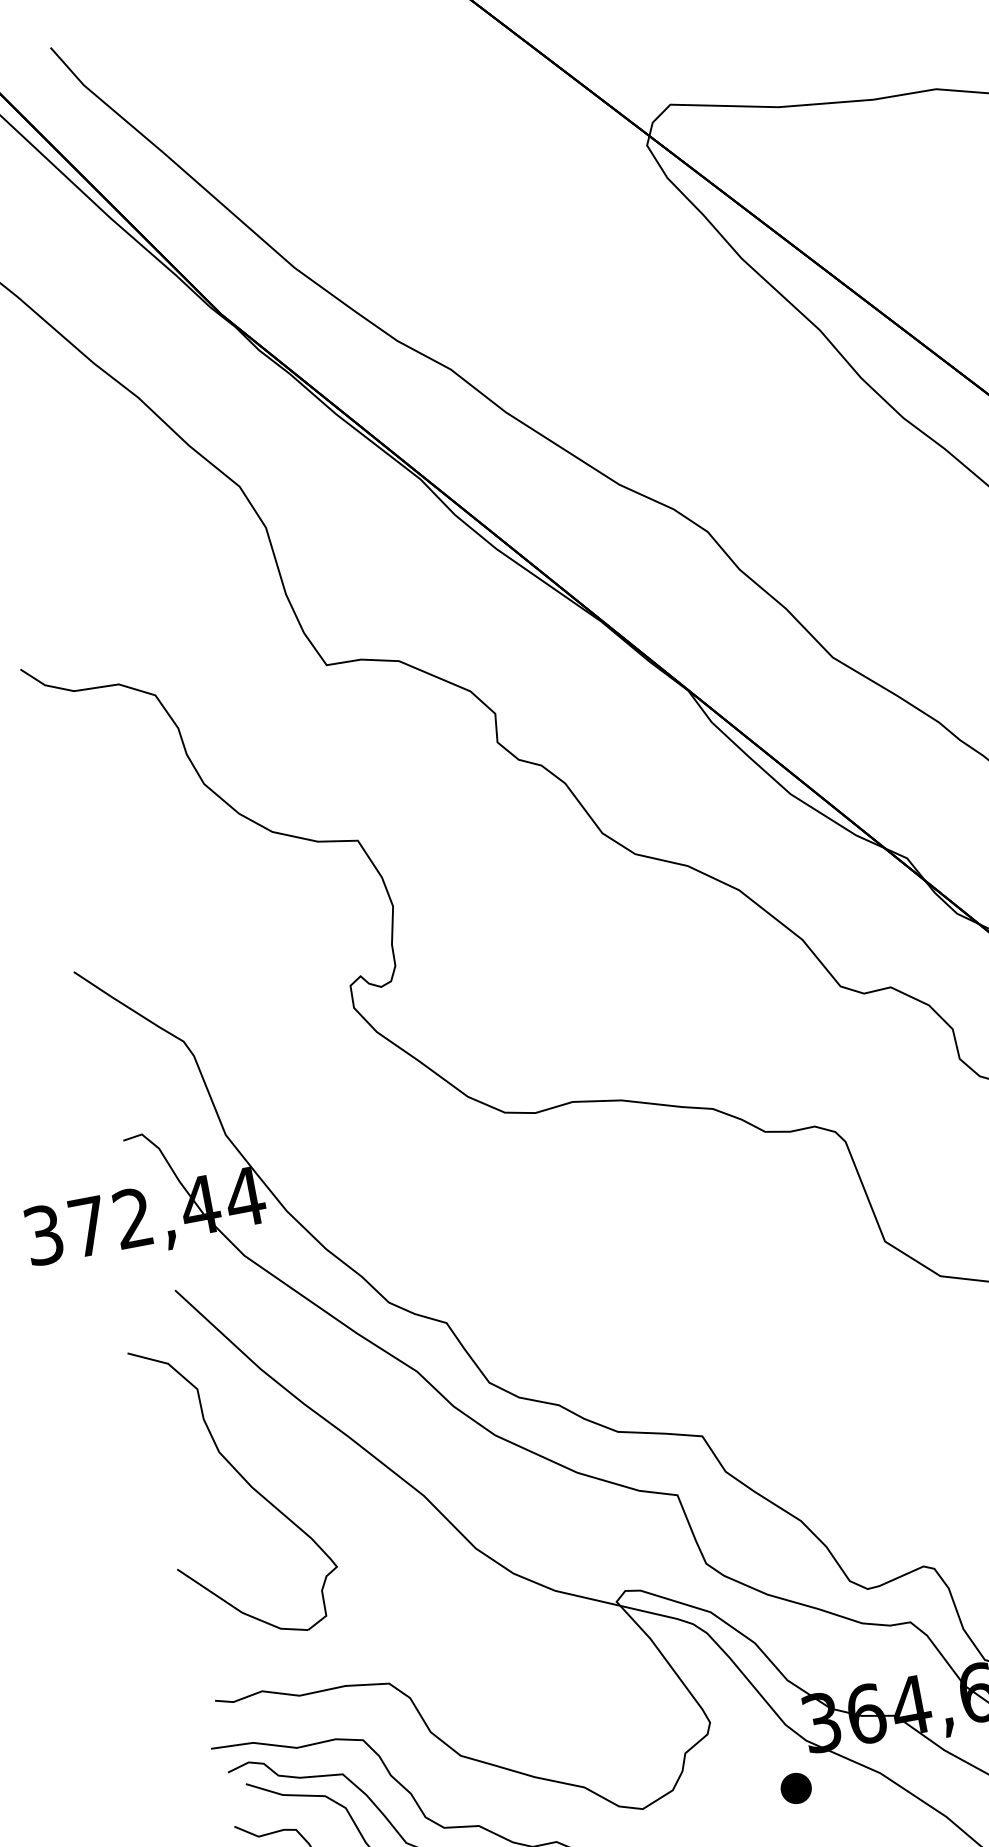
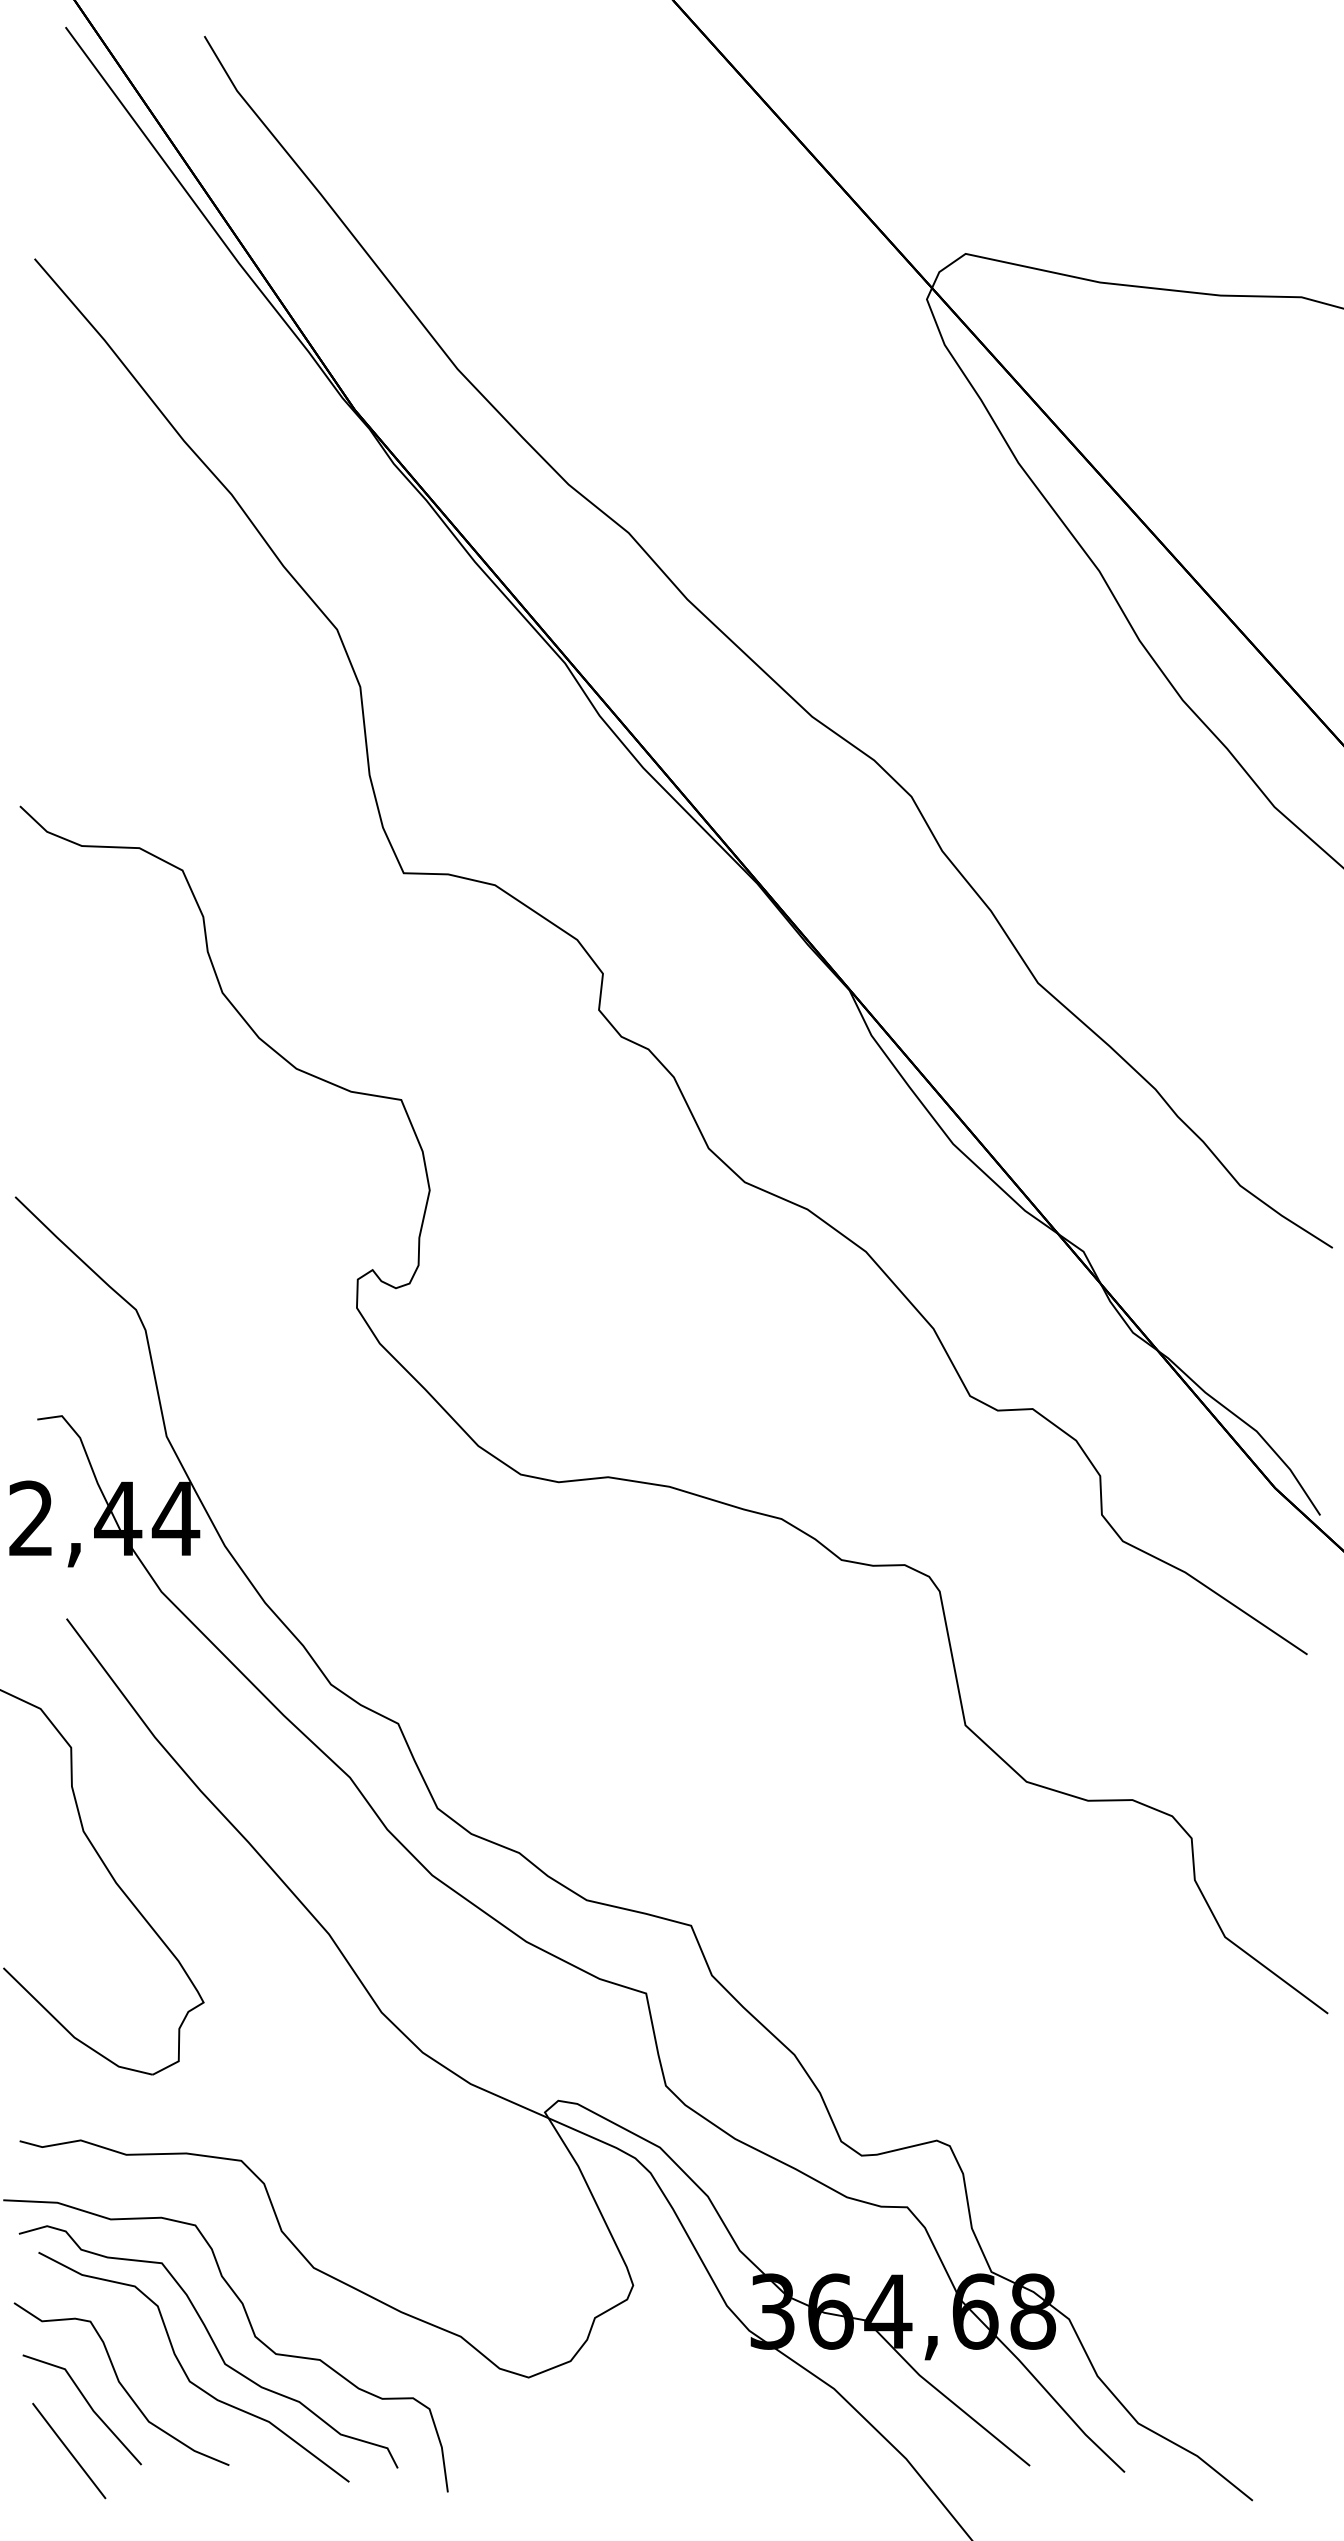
part: (796, 1788) -> (725, 2387), removed

